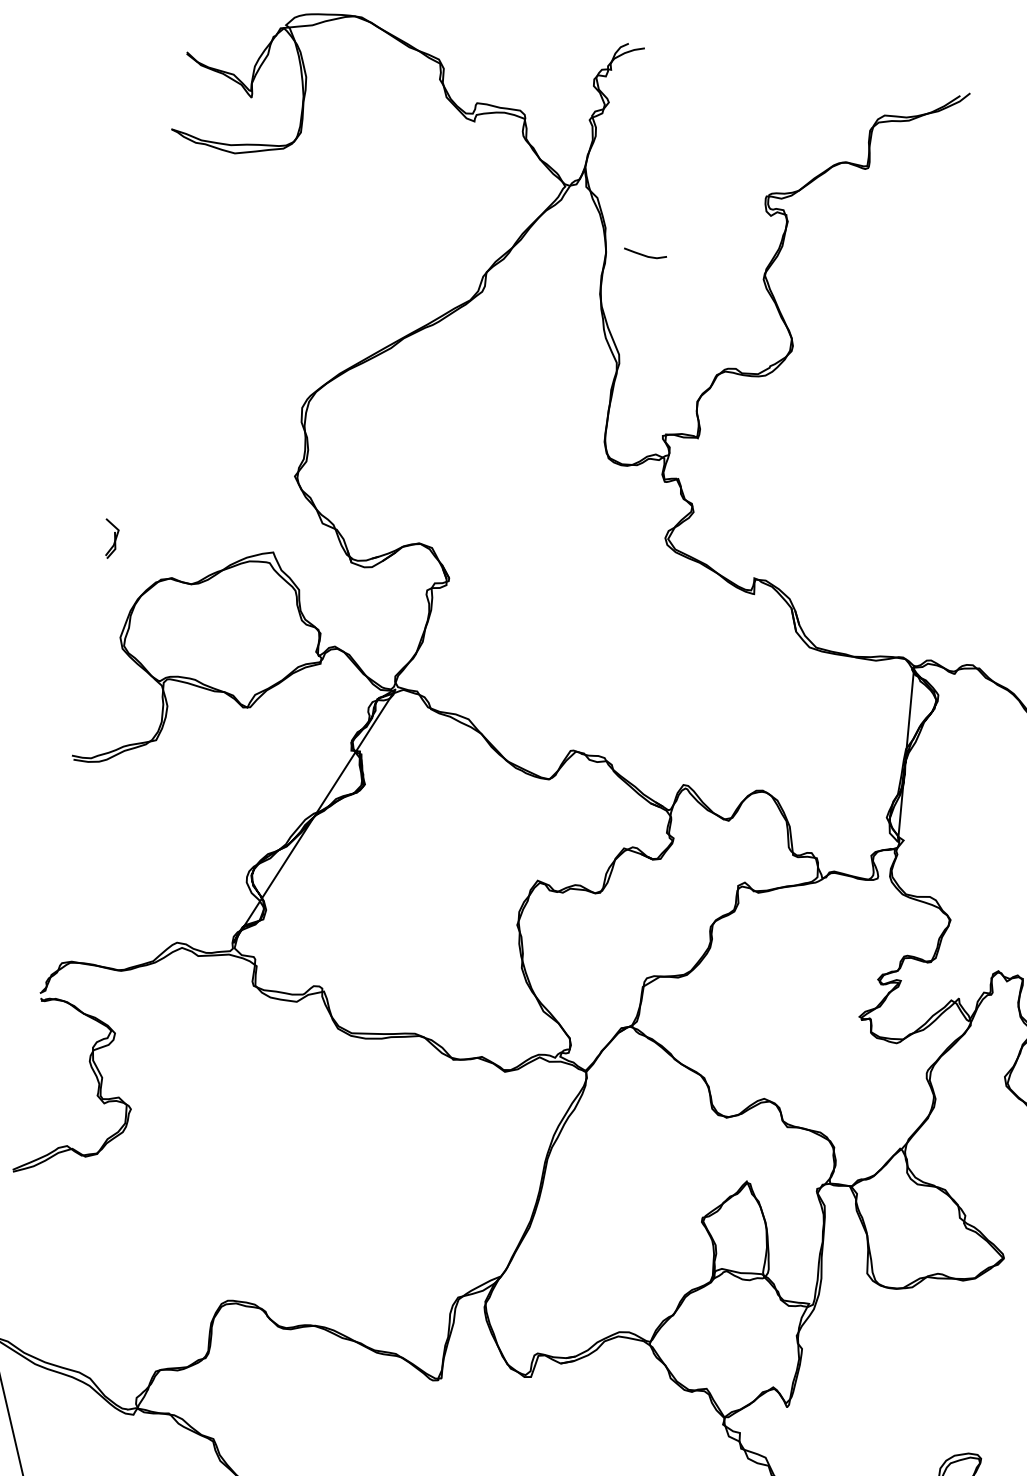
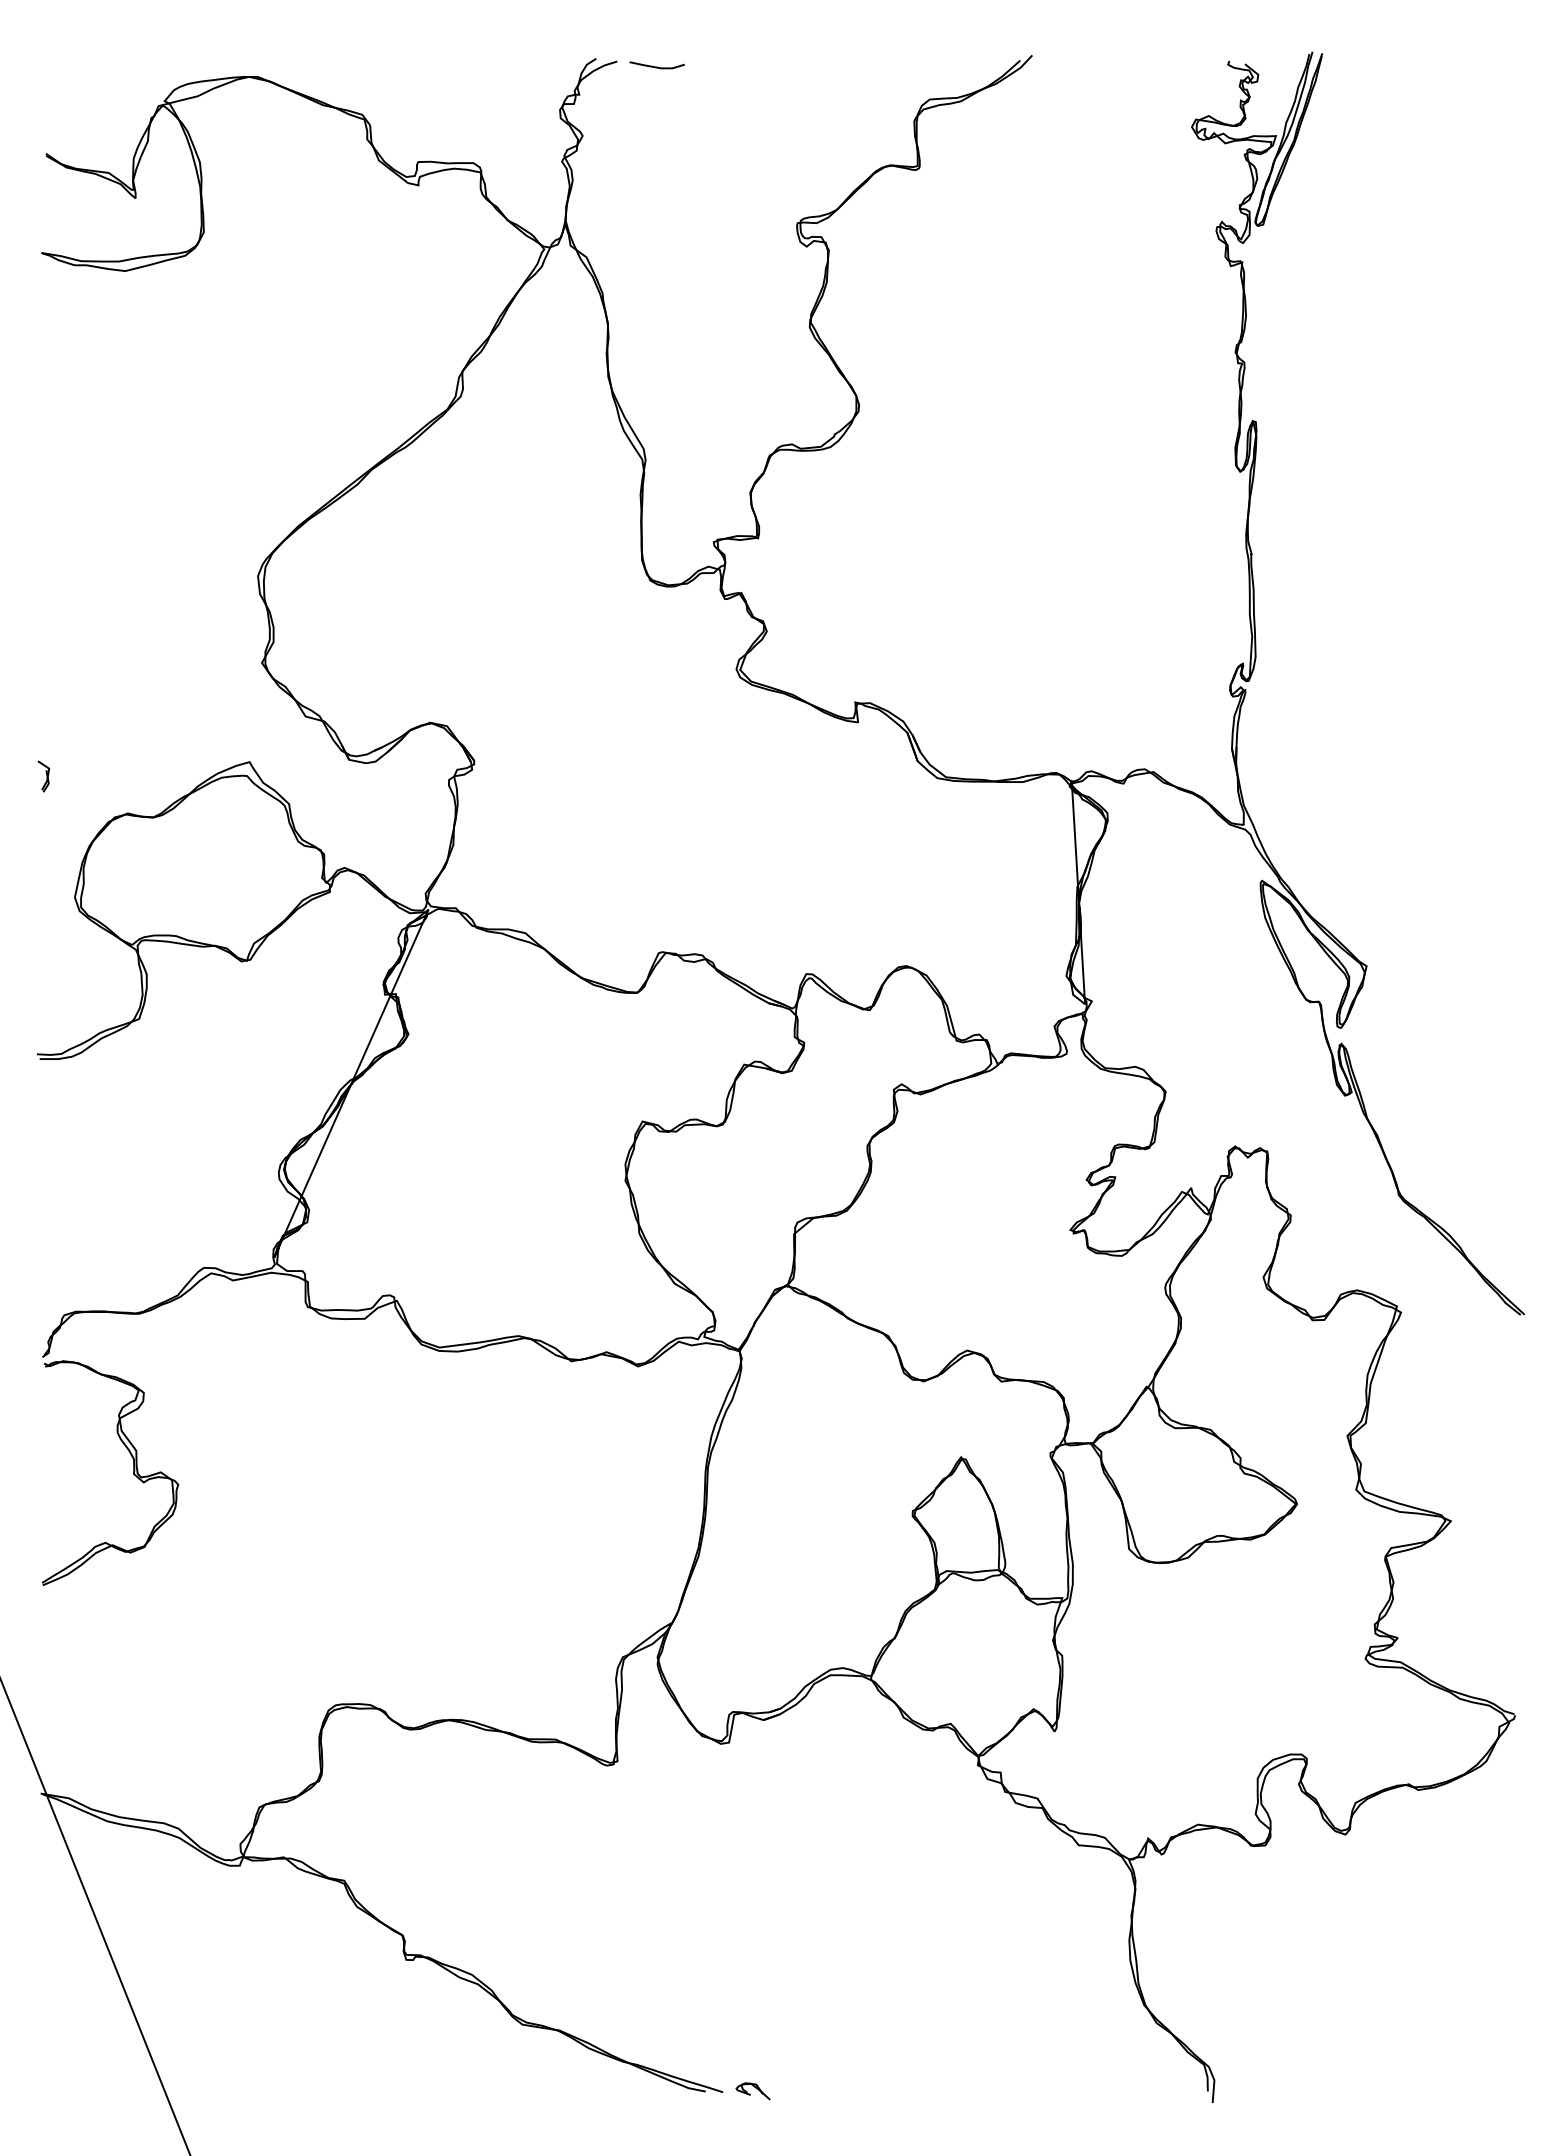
line: (644, 254) -> (656, 66), moved
part: (110, 539) -> (43, 776), size x0.62

